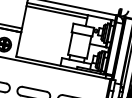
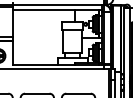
line: (56, 11) -> (43, 13), removed

